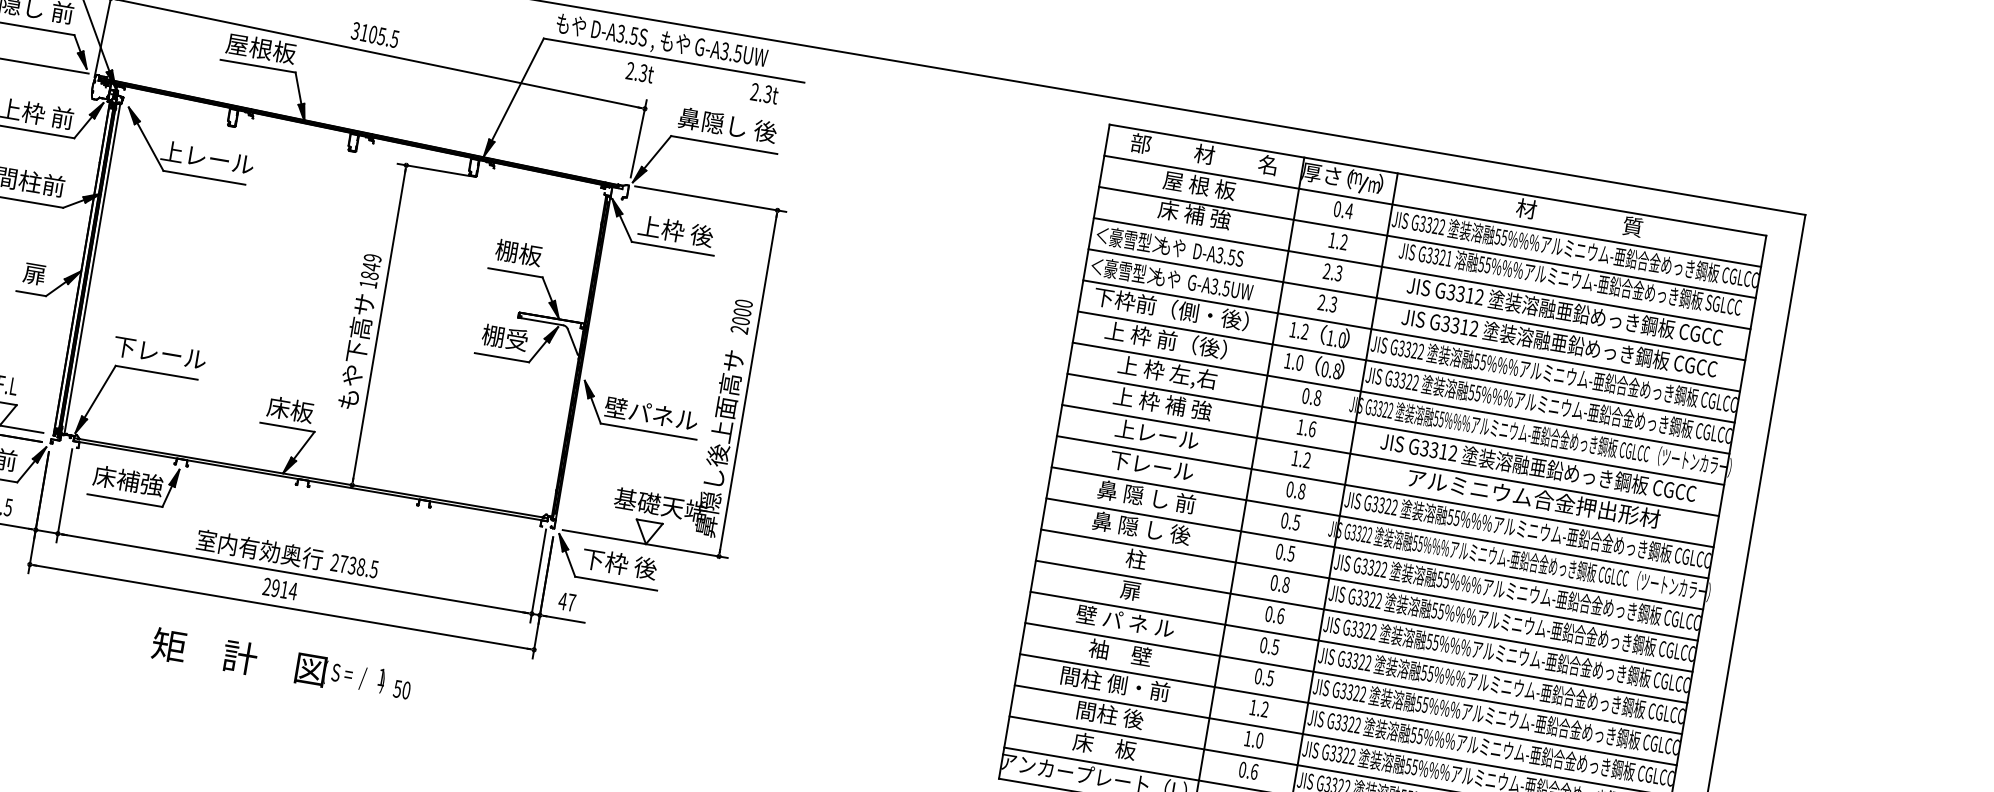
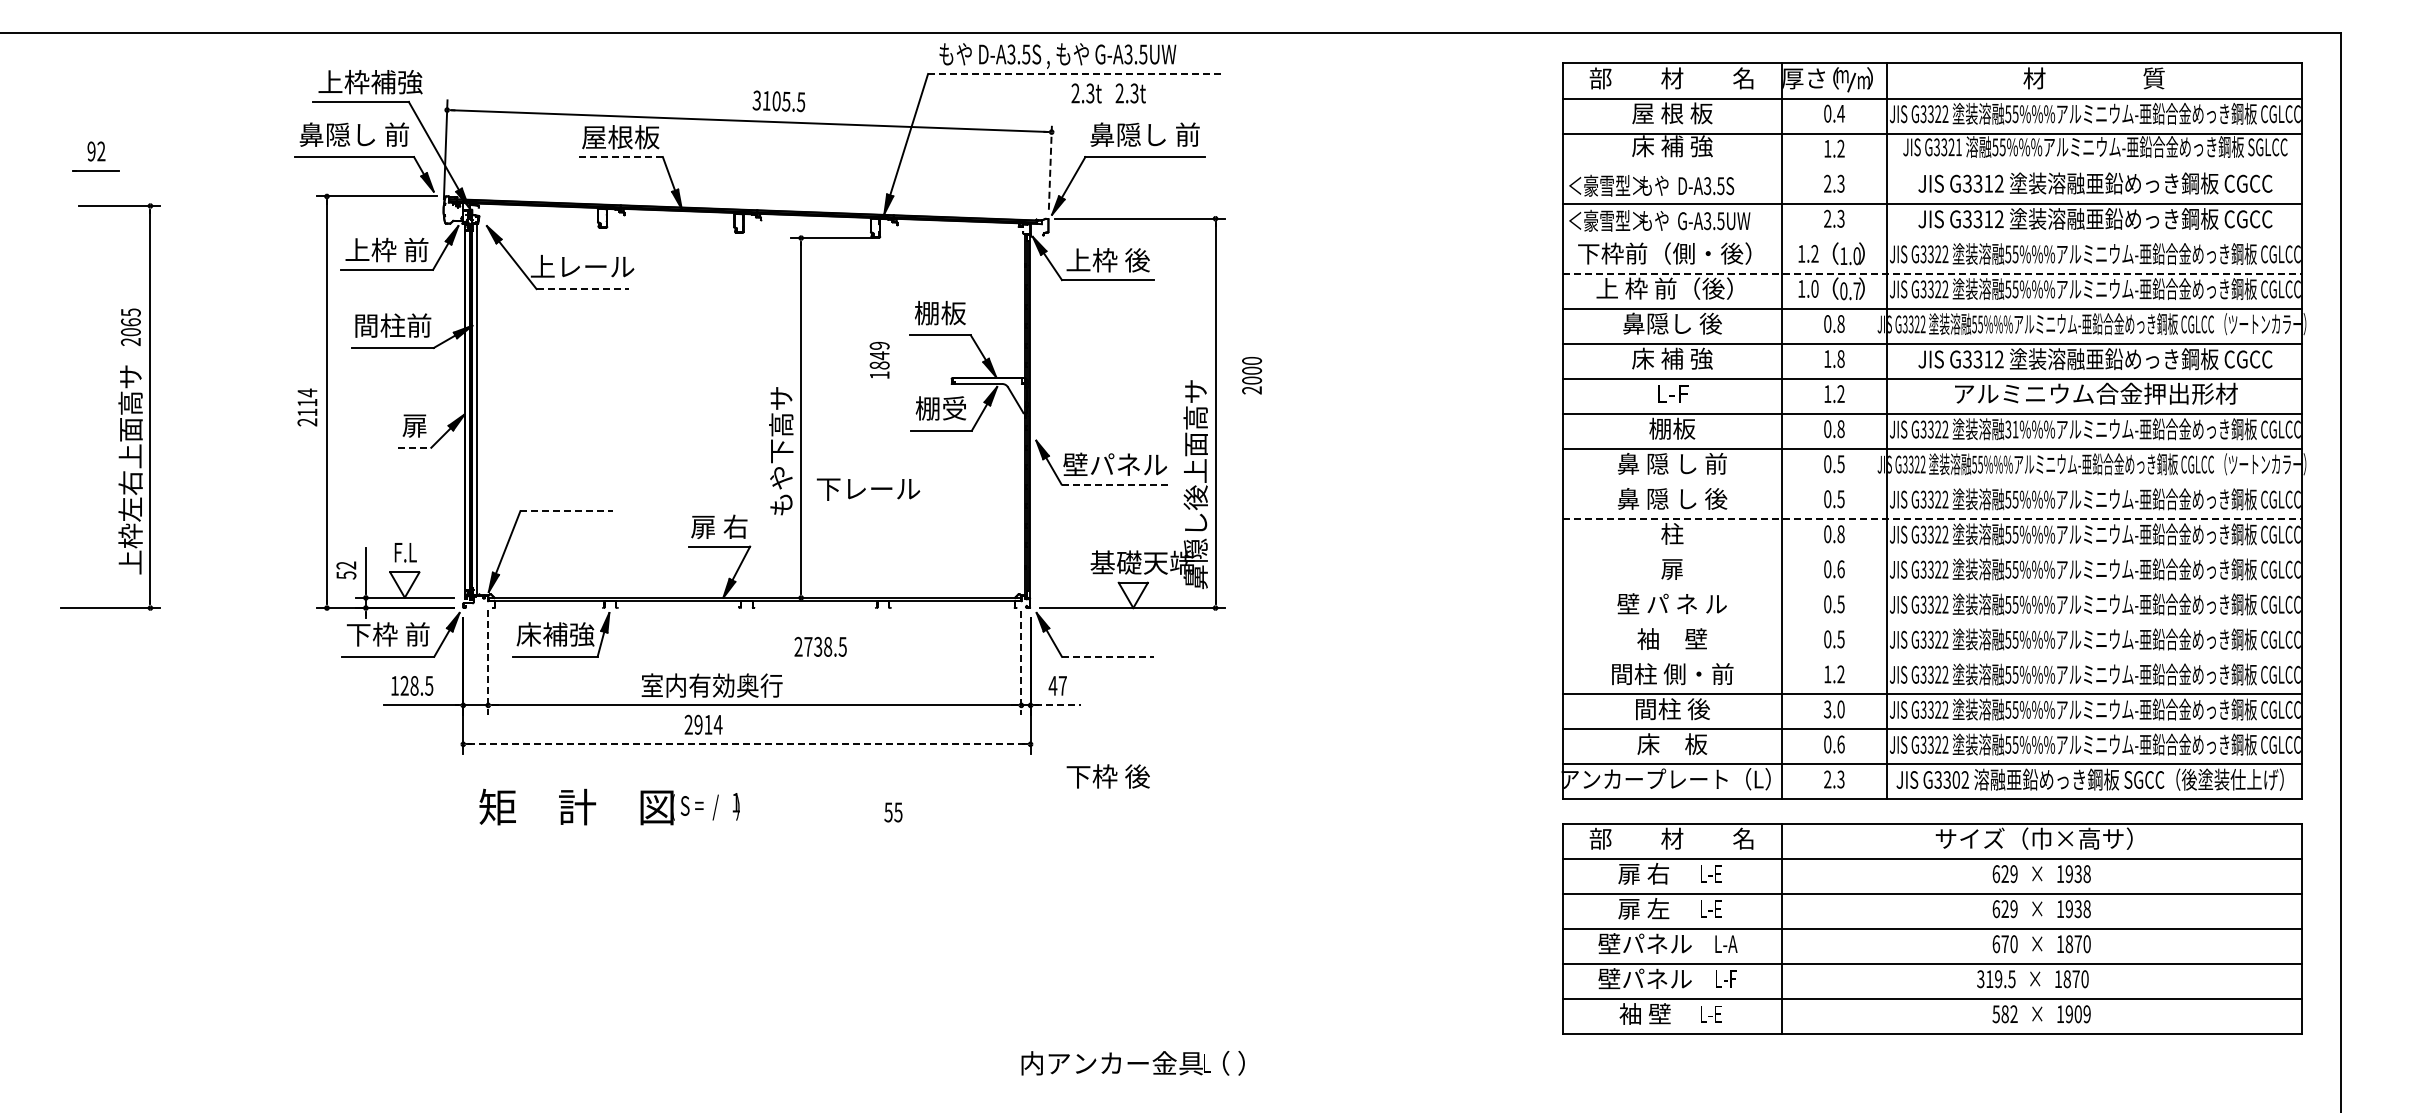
text: (374, 35) -> (778, 101), moved
line: (673, 61) -> (1074, 74), solid -> dashed
line: (258, 66) -> (621, 157), solid -> dashed
text: (639, 72) -> (1086, 93), moved
text: (764, 93) -> (1130, 93), moved
text: (765, 131) -> (1187, 134), 鼻隠し 後 -> 鼻隠し 前
line: (638, 139) -> (1050, 166), solid -> dashed
line: (205, 178) -> (583, 289), solid -> dashed
text: (370, 271) -> (879, 360), moved
line: (1421, 273) -> (1931, 168), removed
line: (31, 293) -> (414, 447), solid -> dashed
text: (742, 316) -> (1252, 375), moved
line: (1410, 335) -> (1931, 238), removed
text: (159, 353) -> (868, 489), moved
line: (1406, 366) -> (1932, 273), solid -> dashed
text: (1336, 371) -> (1856, 291), 0.8 -> 0.7
line: (157, 373) -> (567, 511), solid -> dashed
text: (1167, 373) -> (1672, 324), 上 枠 左,右 -> 鼻隠し 後
text: (1162, 403) -> (1672, 358), 上 枠 補 強 -> 床 補 強
text: (290, 409) -> (719, 526), 床板 -> 扉 右
text: (1312, 428) -> (1840, 358), 1.6 -> 1.8
line: (648, 431) -> (1115, 484), solid -> dashed
text: (1156, 434) -> (1671, 393), 上レール -> L-F
text: (1151, 465) -> (1671, 428), 下レール -> 棚板
line: (64, 496) -> (488, 663), solid -> dashed
text: (1453, 517) -> (2011, 429), 55%%% -> 31%%%
line: (1374, 553) -> (1931, 483), removed
text: (619, 563) -> (1107, 776), moved
text: (354, 565) -> (820, 646), moved
line: (538, 576) -> (1021, 663), solid -> dashed
line: (616, 583) -> (1108, 656), solid -> dashed
line: (1369, 585) -> (1932, 519), solid -> dashed
text: (280, 588) -> (703, 724), moved
line: (281, 607) -> (746, 744), solid -> dashed
line: (1363, 616) -> (1931, 554), removed
line: (564, 619) -> (1058, 705), solid -> dashed
line: (1358, 647) -> (1931, 589), removed
text: (268, 661) -> (609, 806), moved
line: (1352, 678) -> (1931, 624), removed
text: (406, 690) -> (898, 812), 50 -> 55
line: (1347, 709) -> (1931, 659), removed
text: (1247, 738) -> (1827, 709), 1.0 -> 3.0

